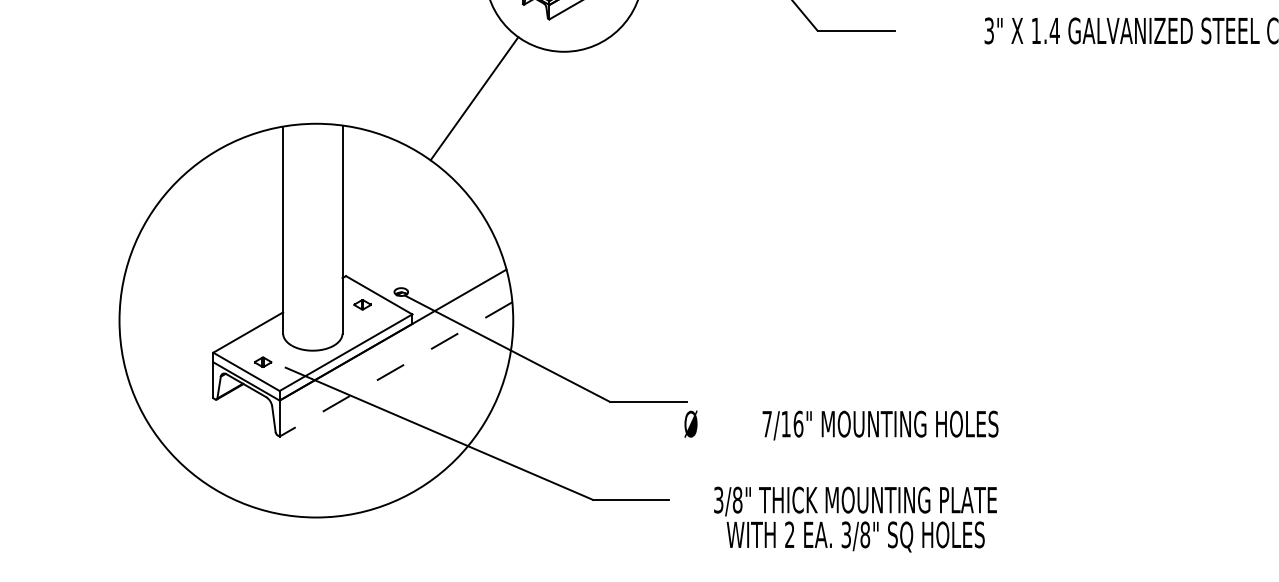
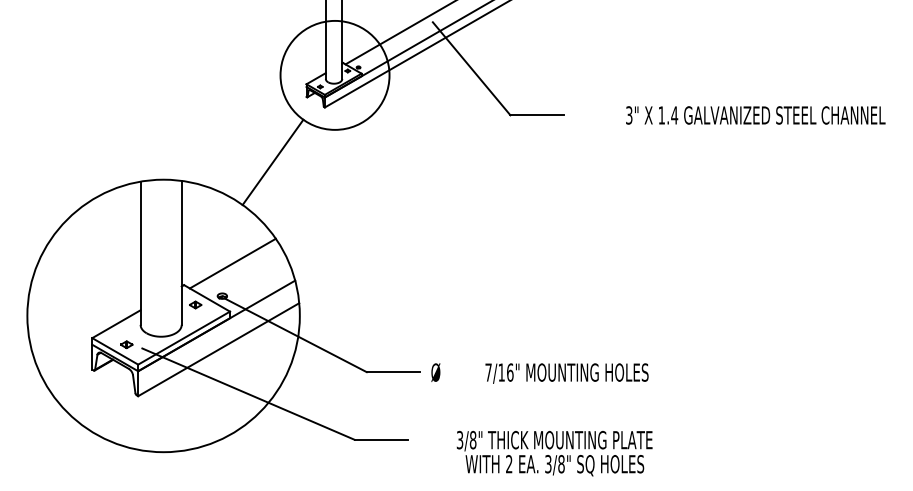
line: (415, 244) -> (232, 263), added
line: (395, 369) -> (218, 349), dashed -> solid
text: (840, 425) -> (539, 373), moved
text: (855, 519) -> (554, 453), moved

